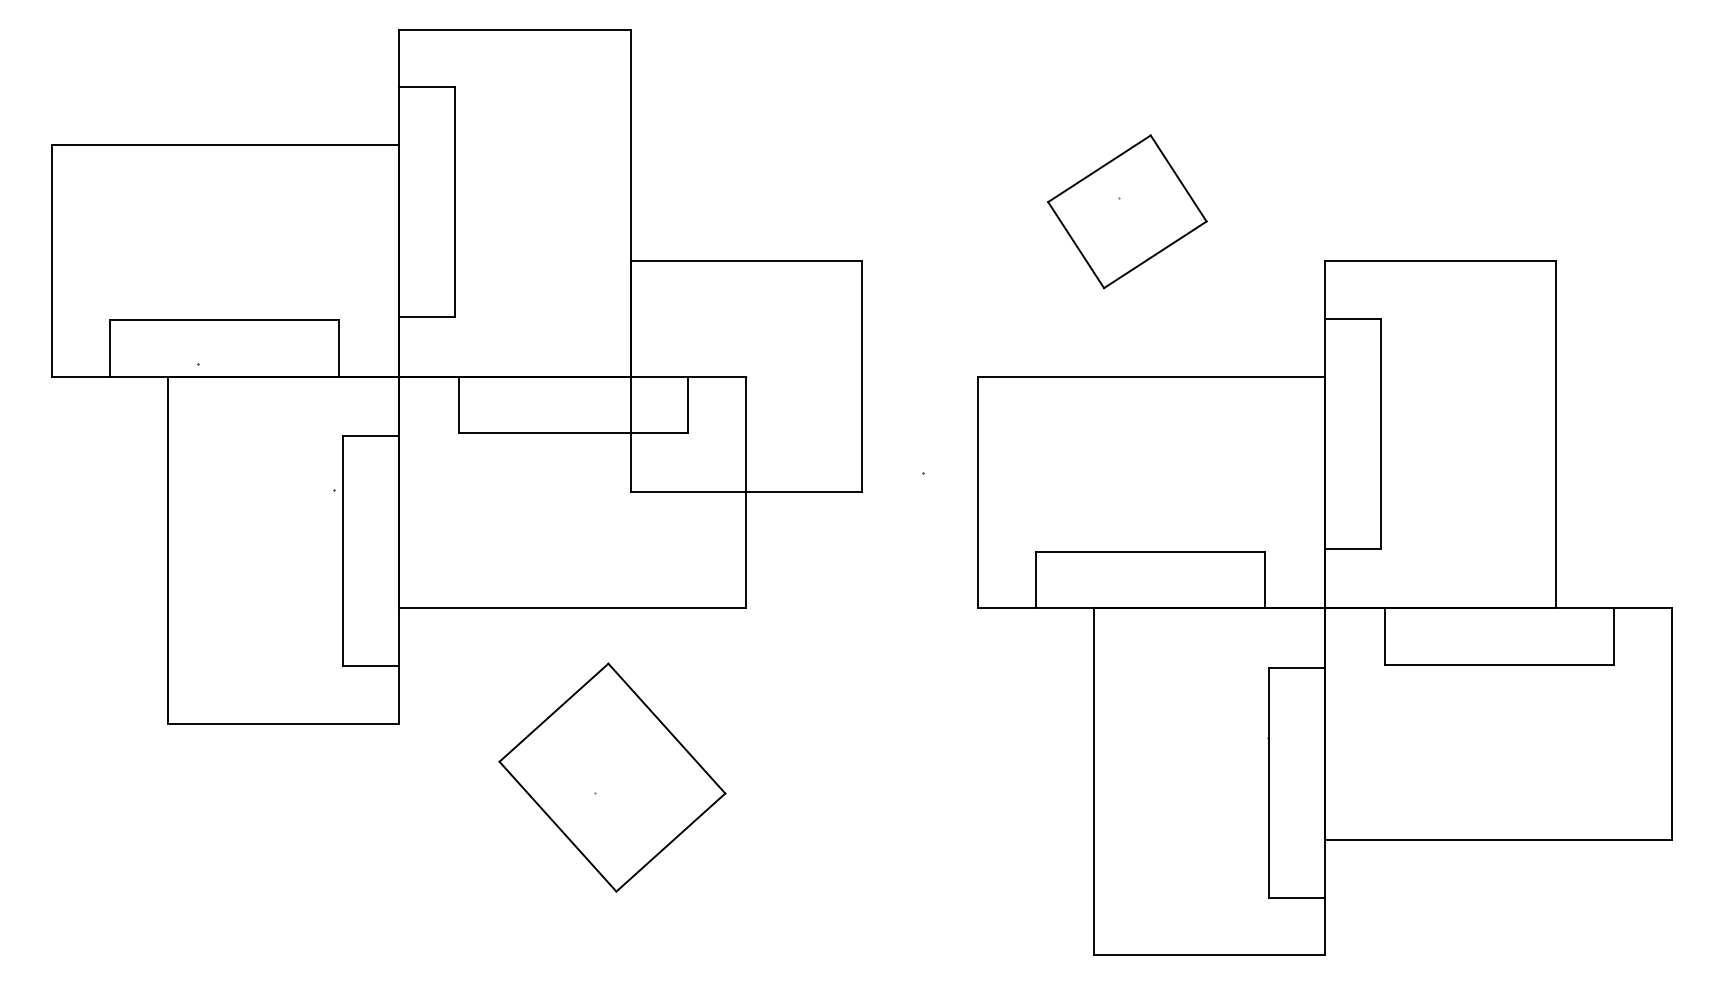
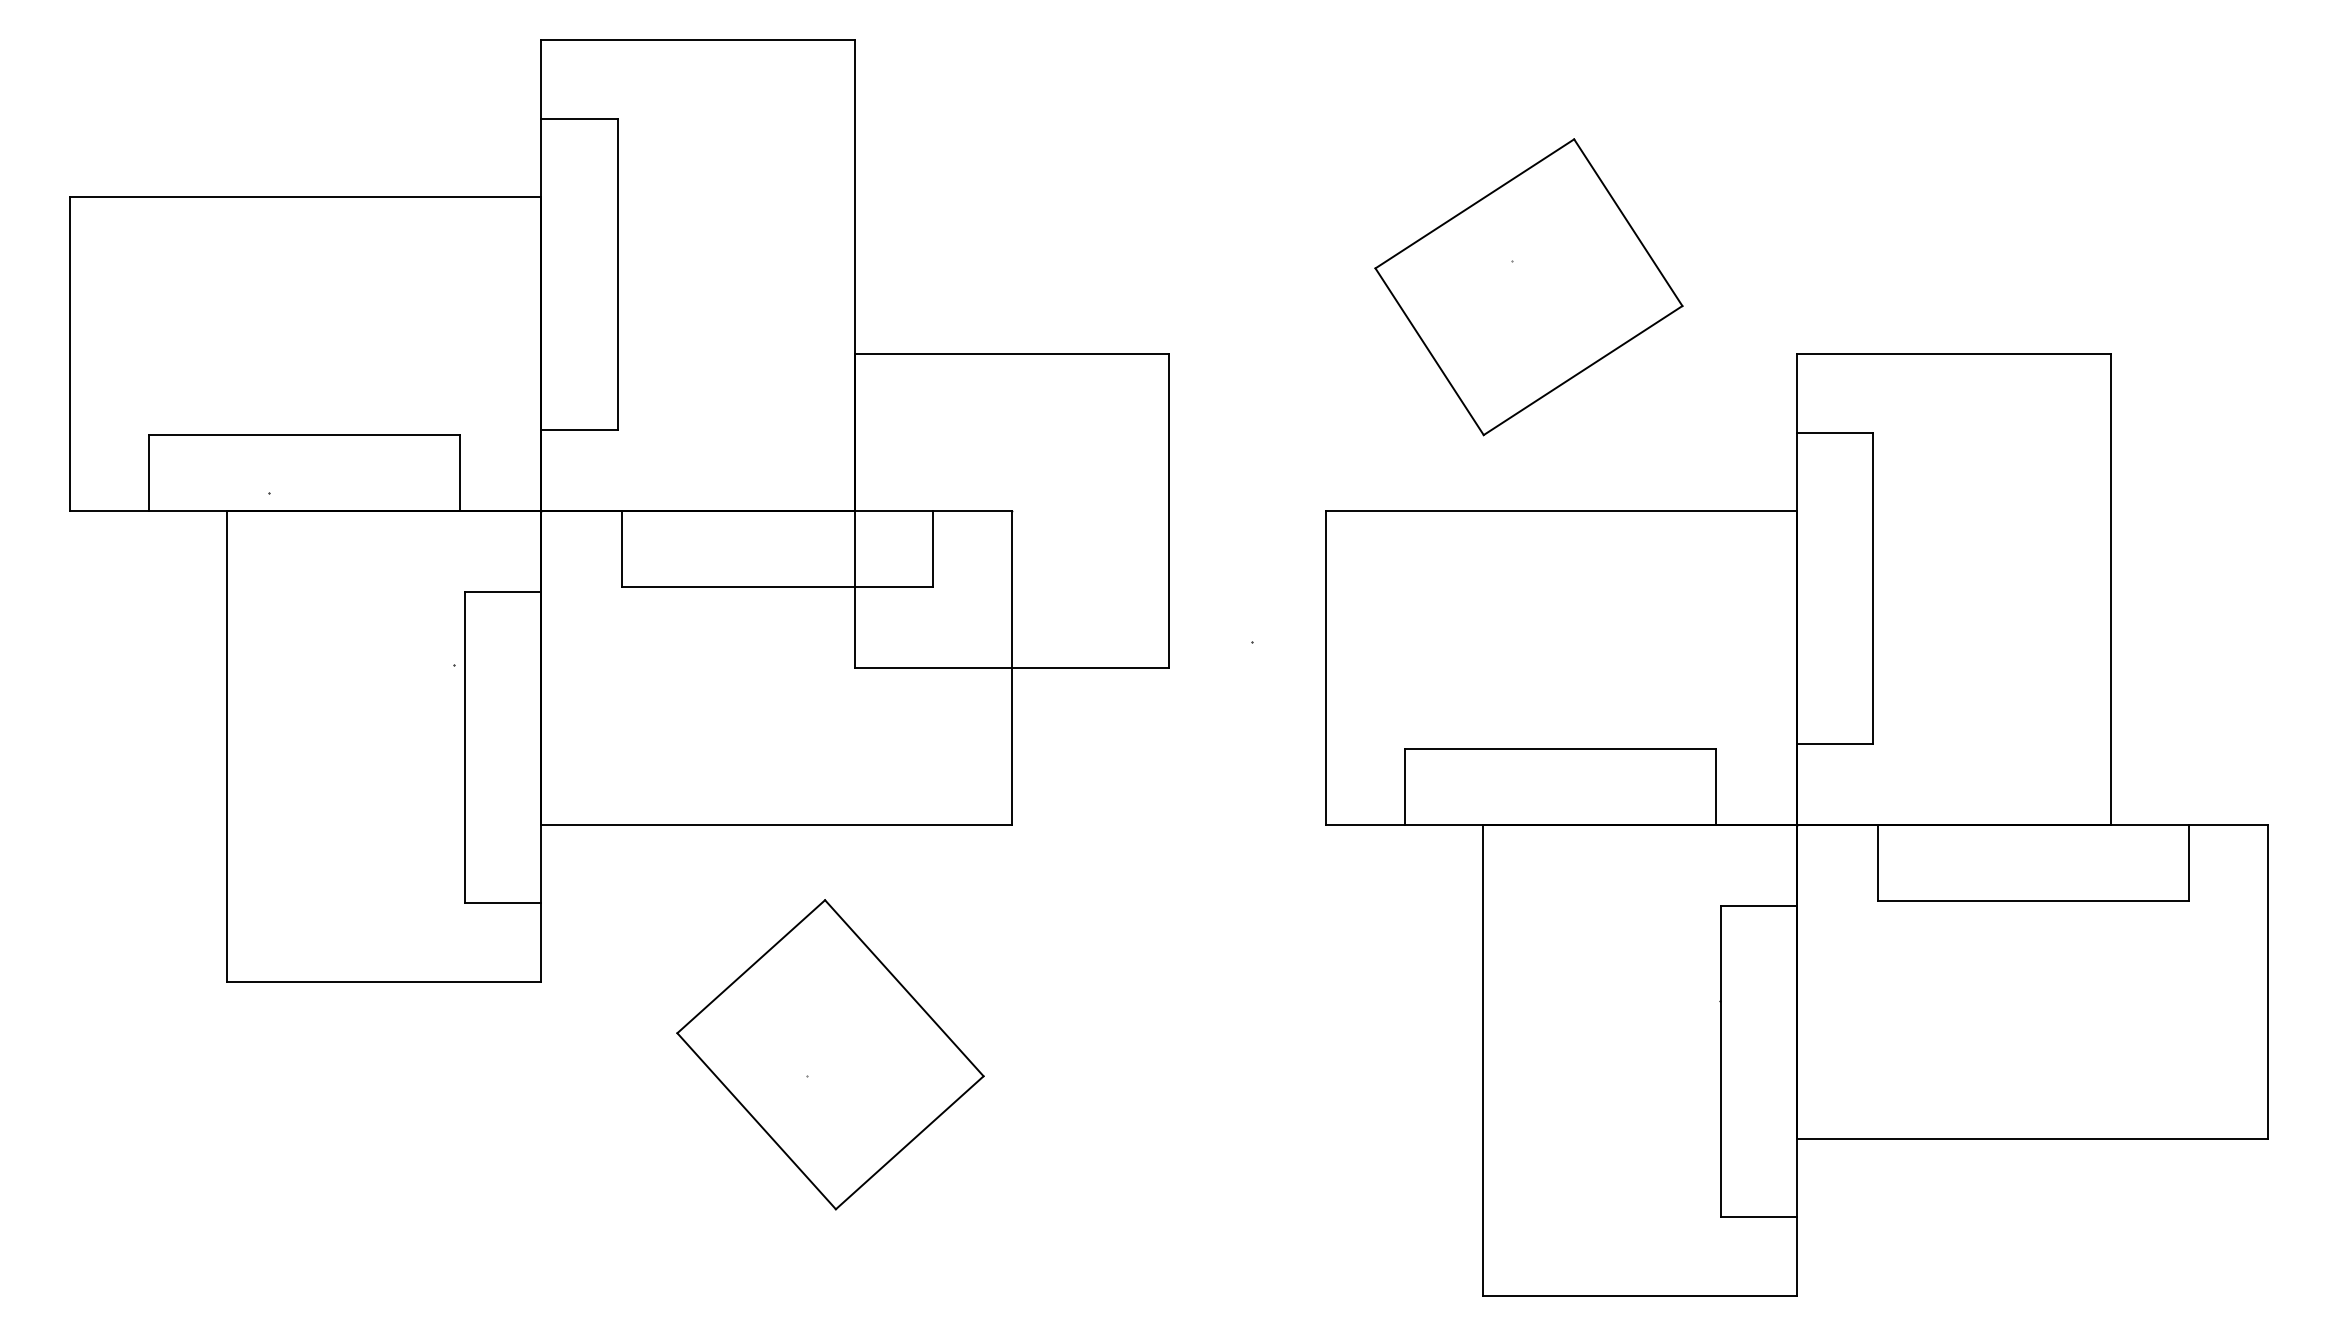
part: (1127, 211) -> (1528, 287), size x1.43

